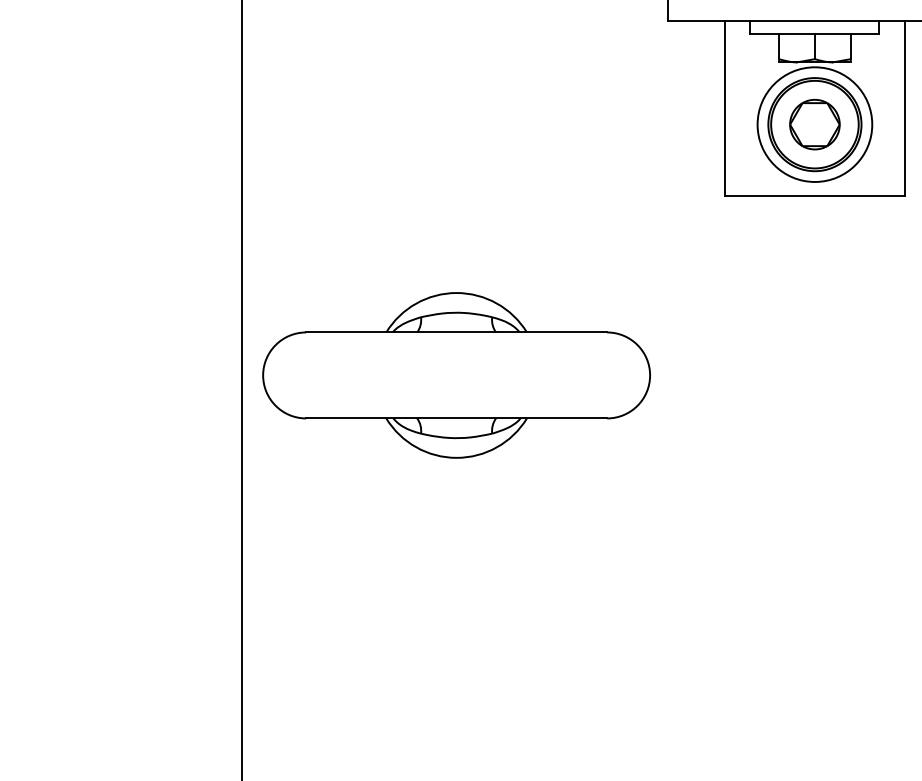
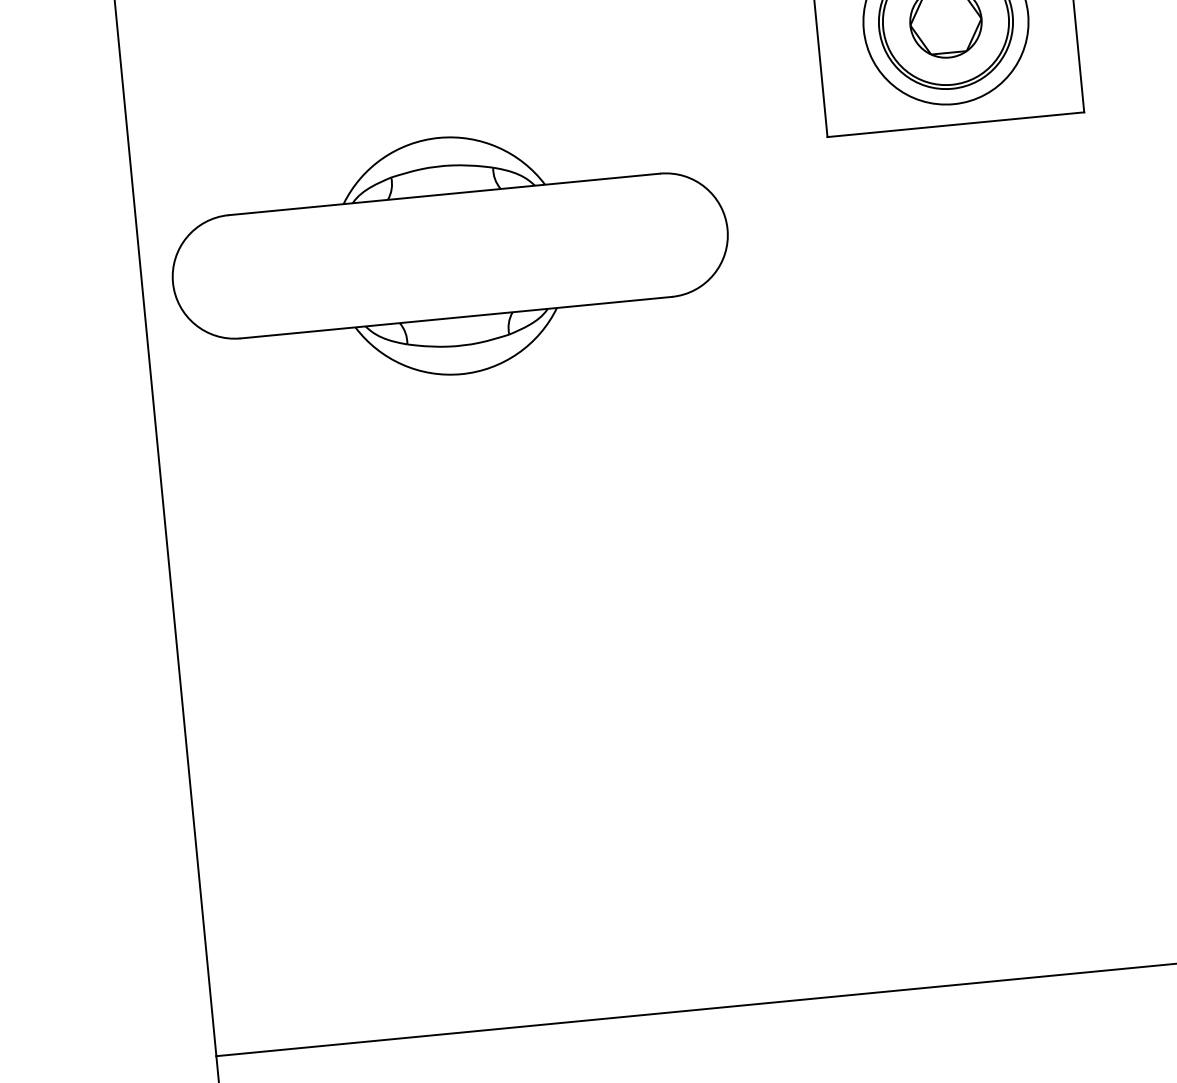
part: (456, 375) -> (450, 256), moved

